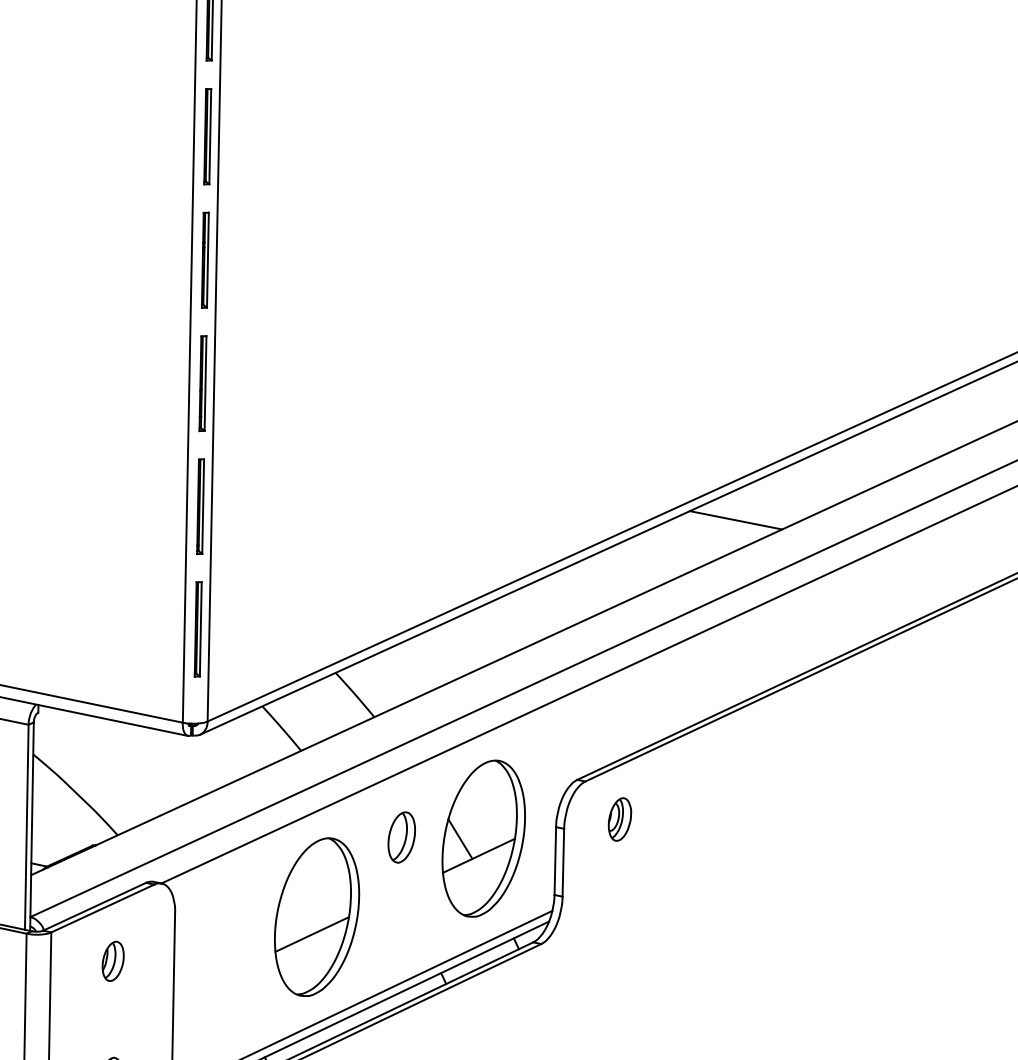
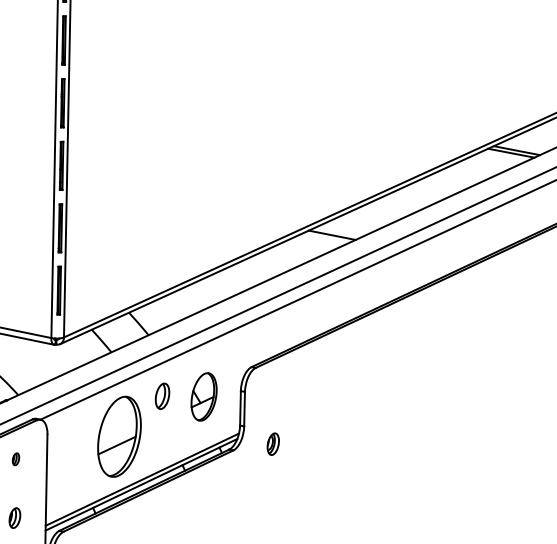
part: (618, 818) -> (272, 443), moved
part: (482, 837) -> (203, 396), size x0.6
part: (112, 961) -> (15, 459), size x0.6

